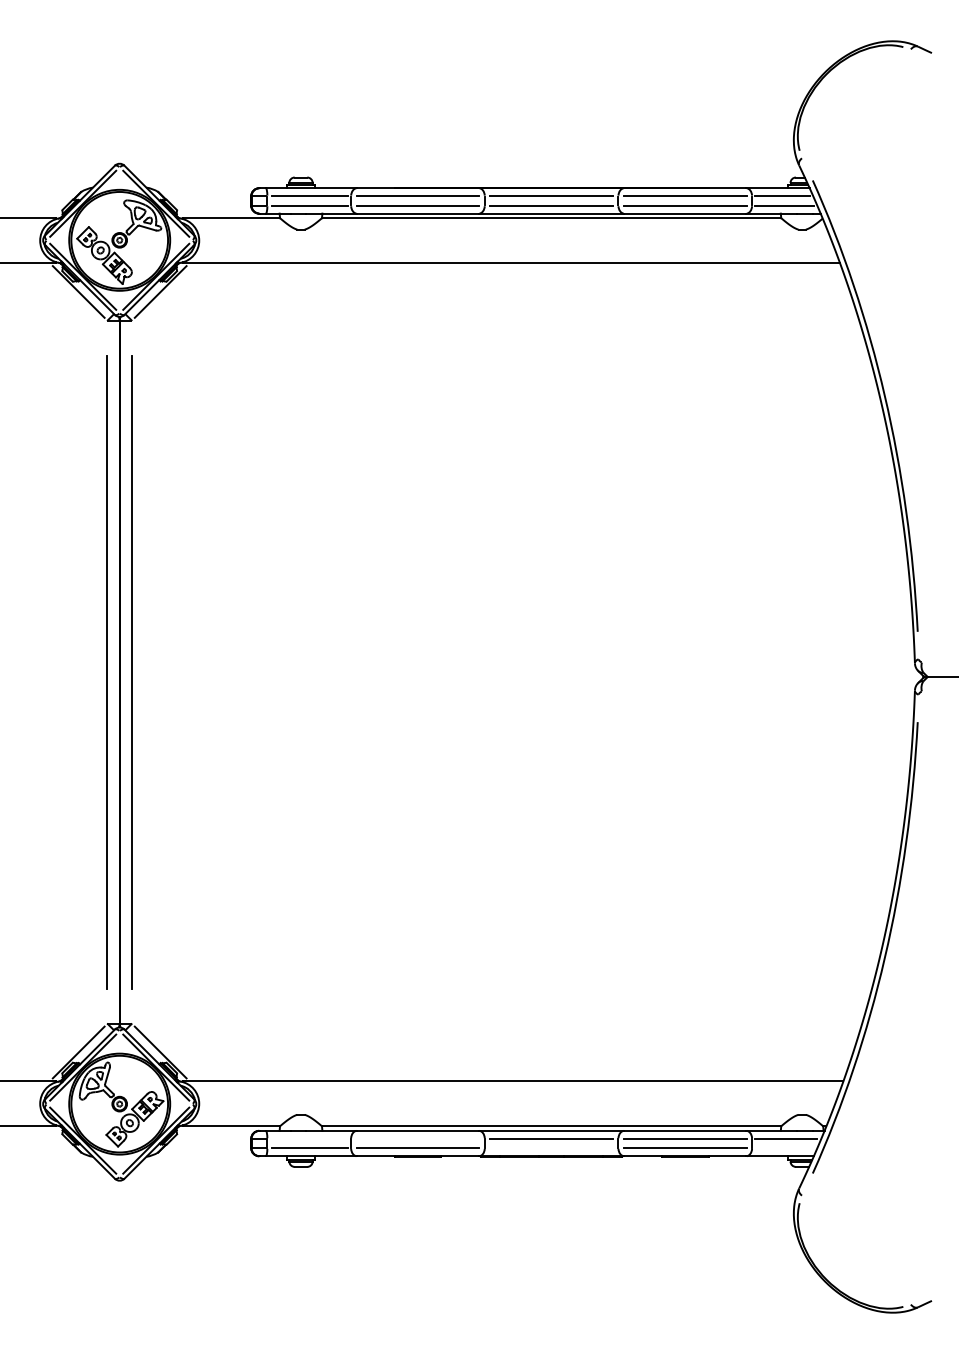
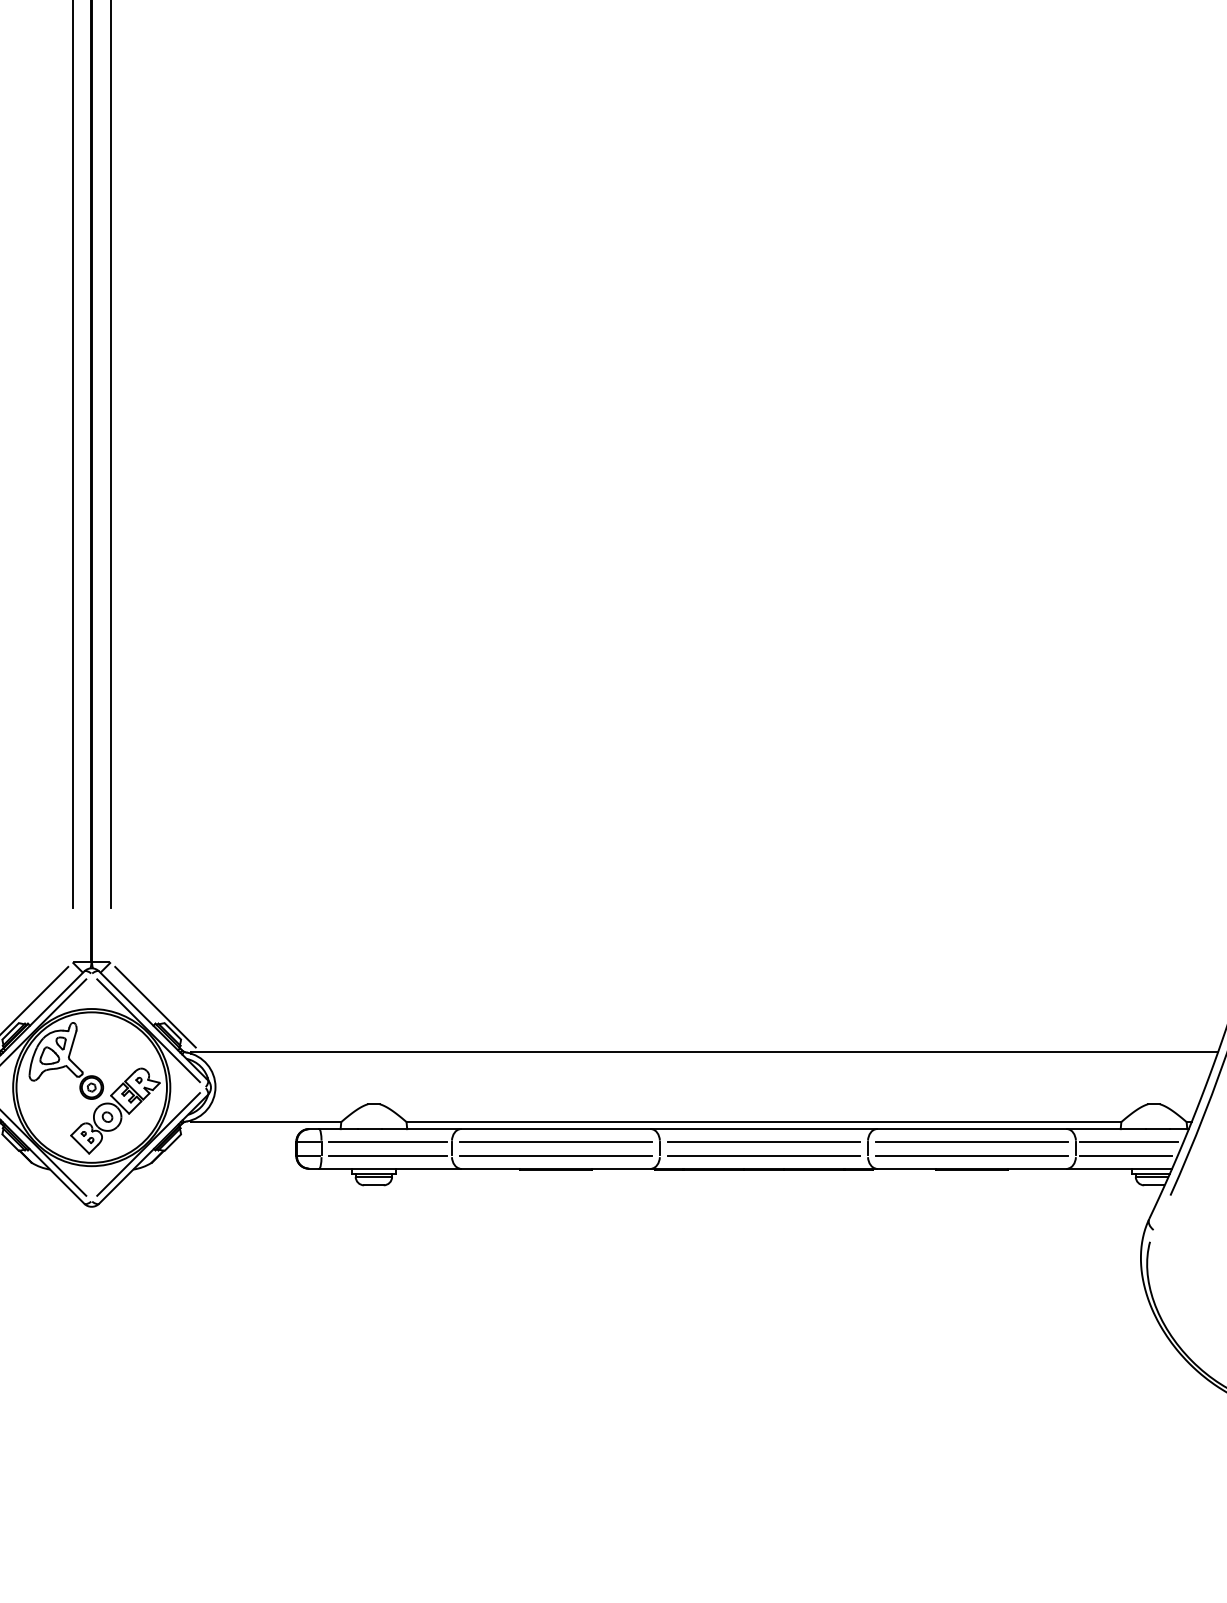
line: (309, 1138) -> (387, 1141), added
line: (417, 1138) -> (555, 1141), added
line: (551, 1148) -> (763, 1156), added
line: (783, 1148) -> (1124, 1156), added

